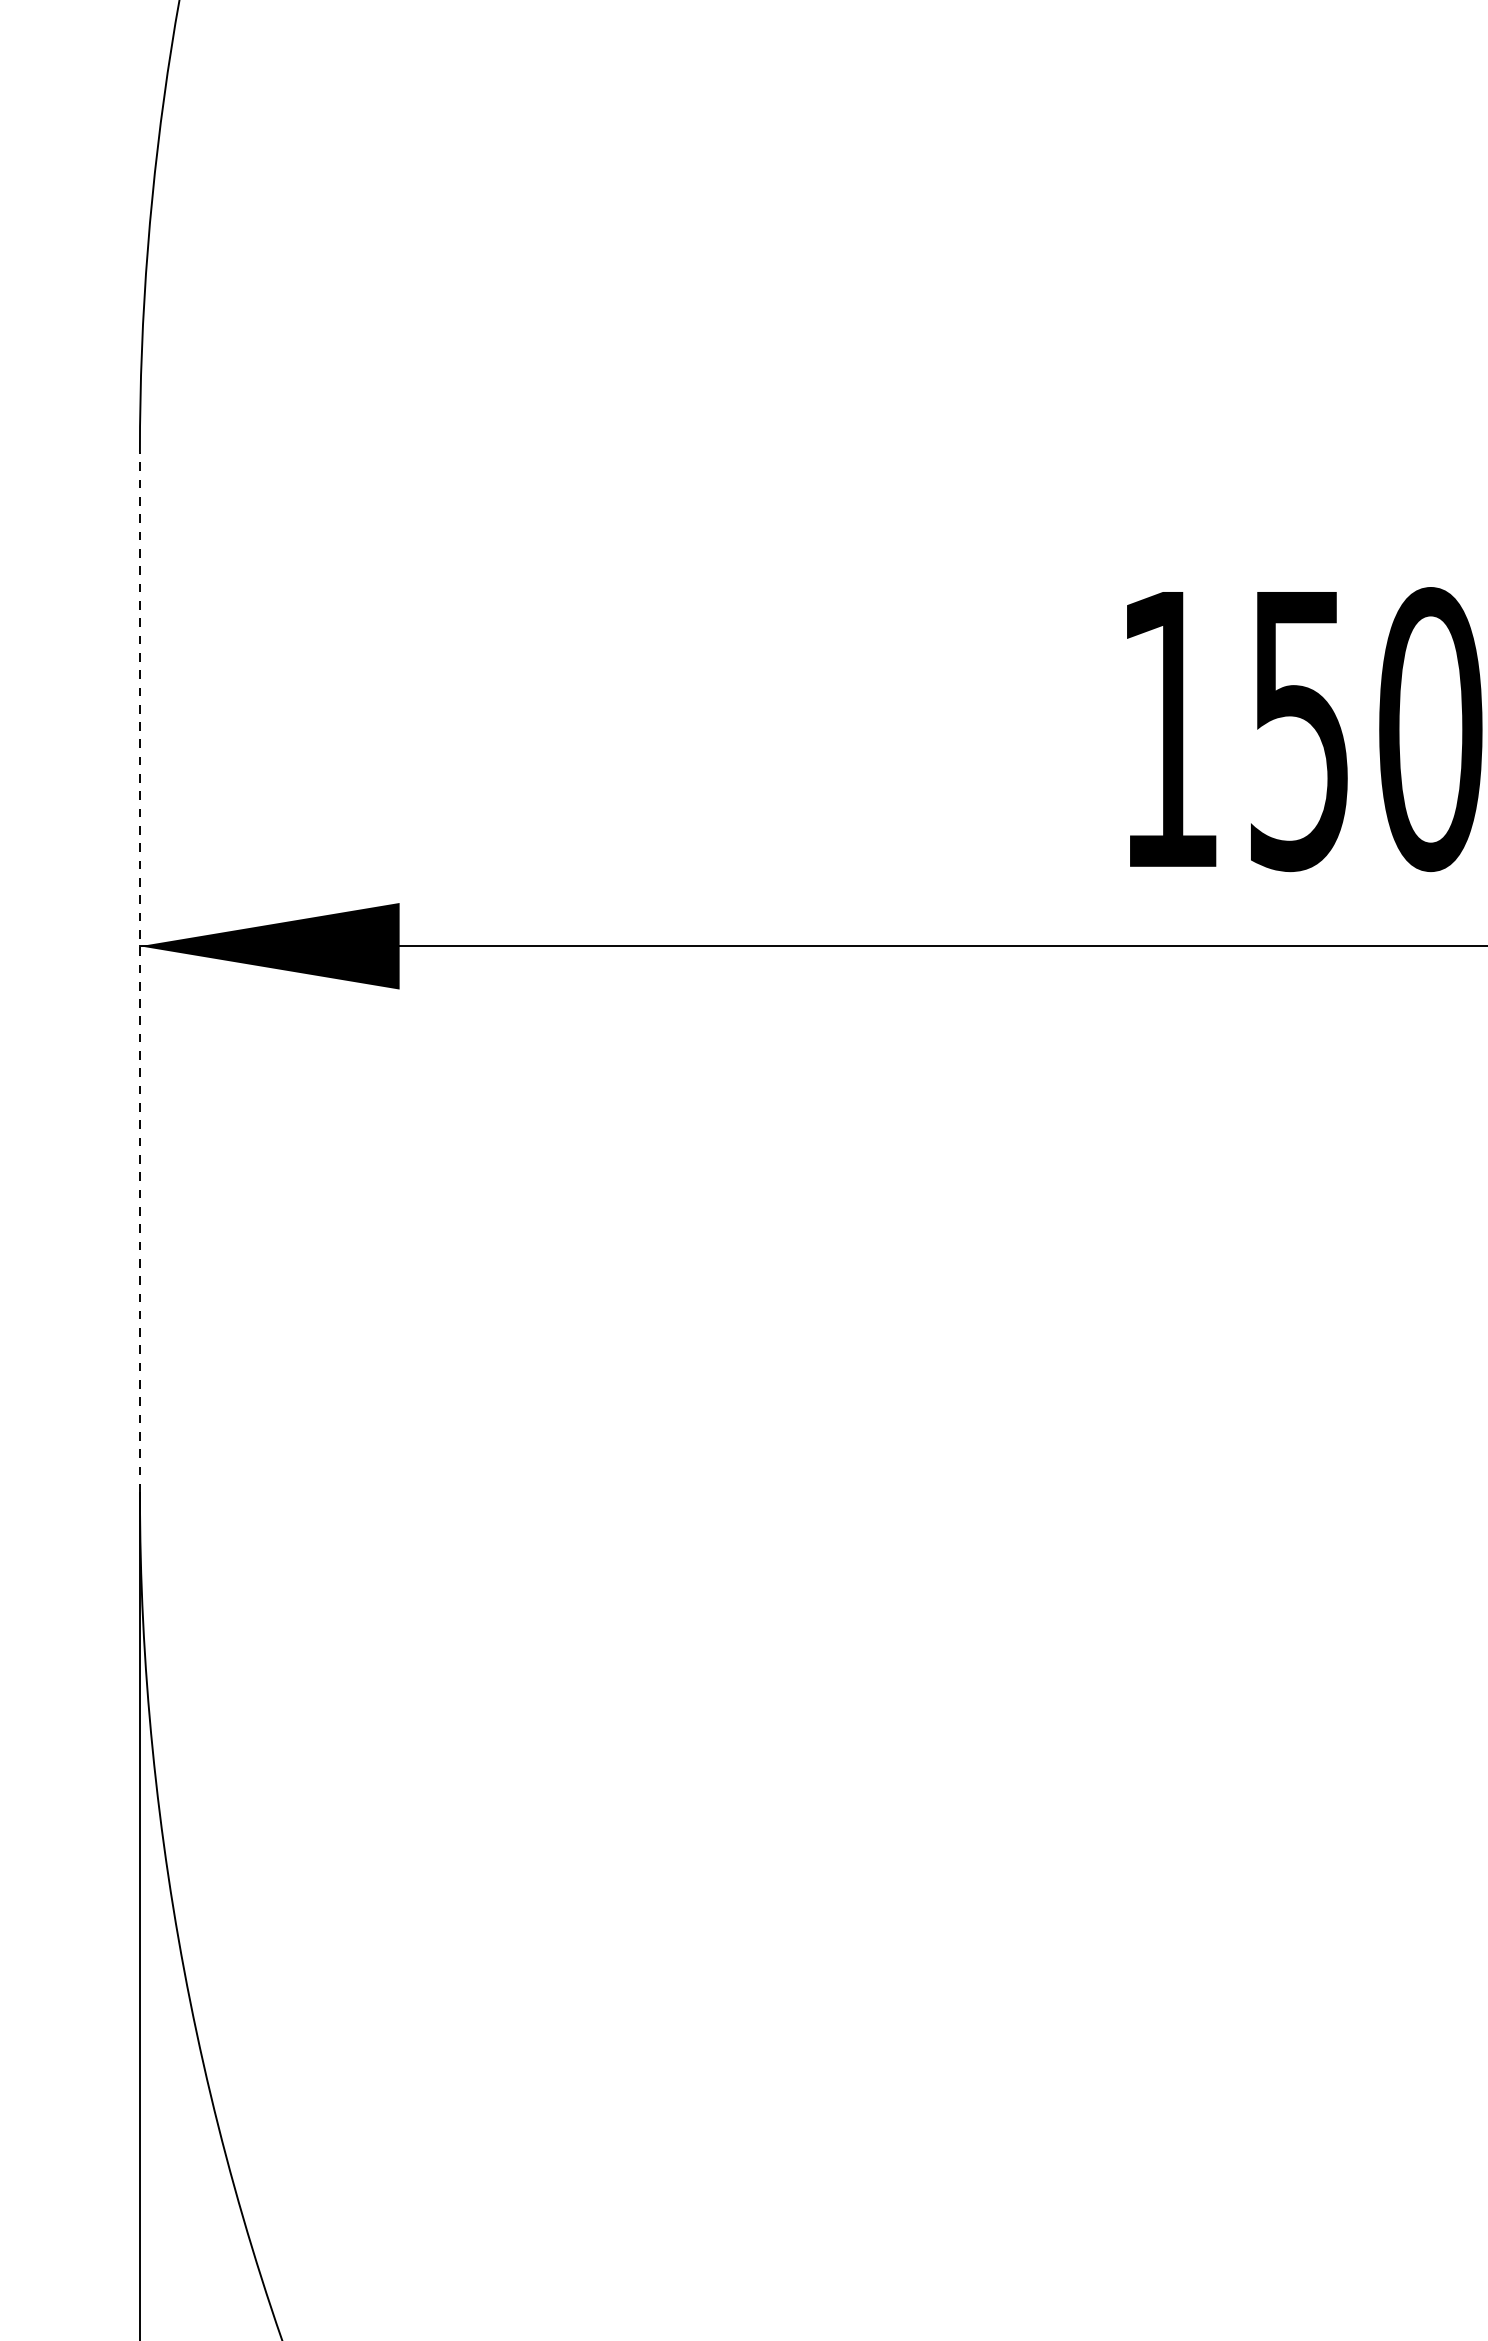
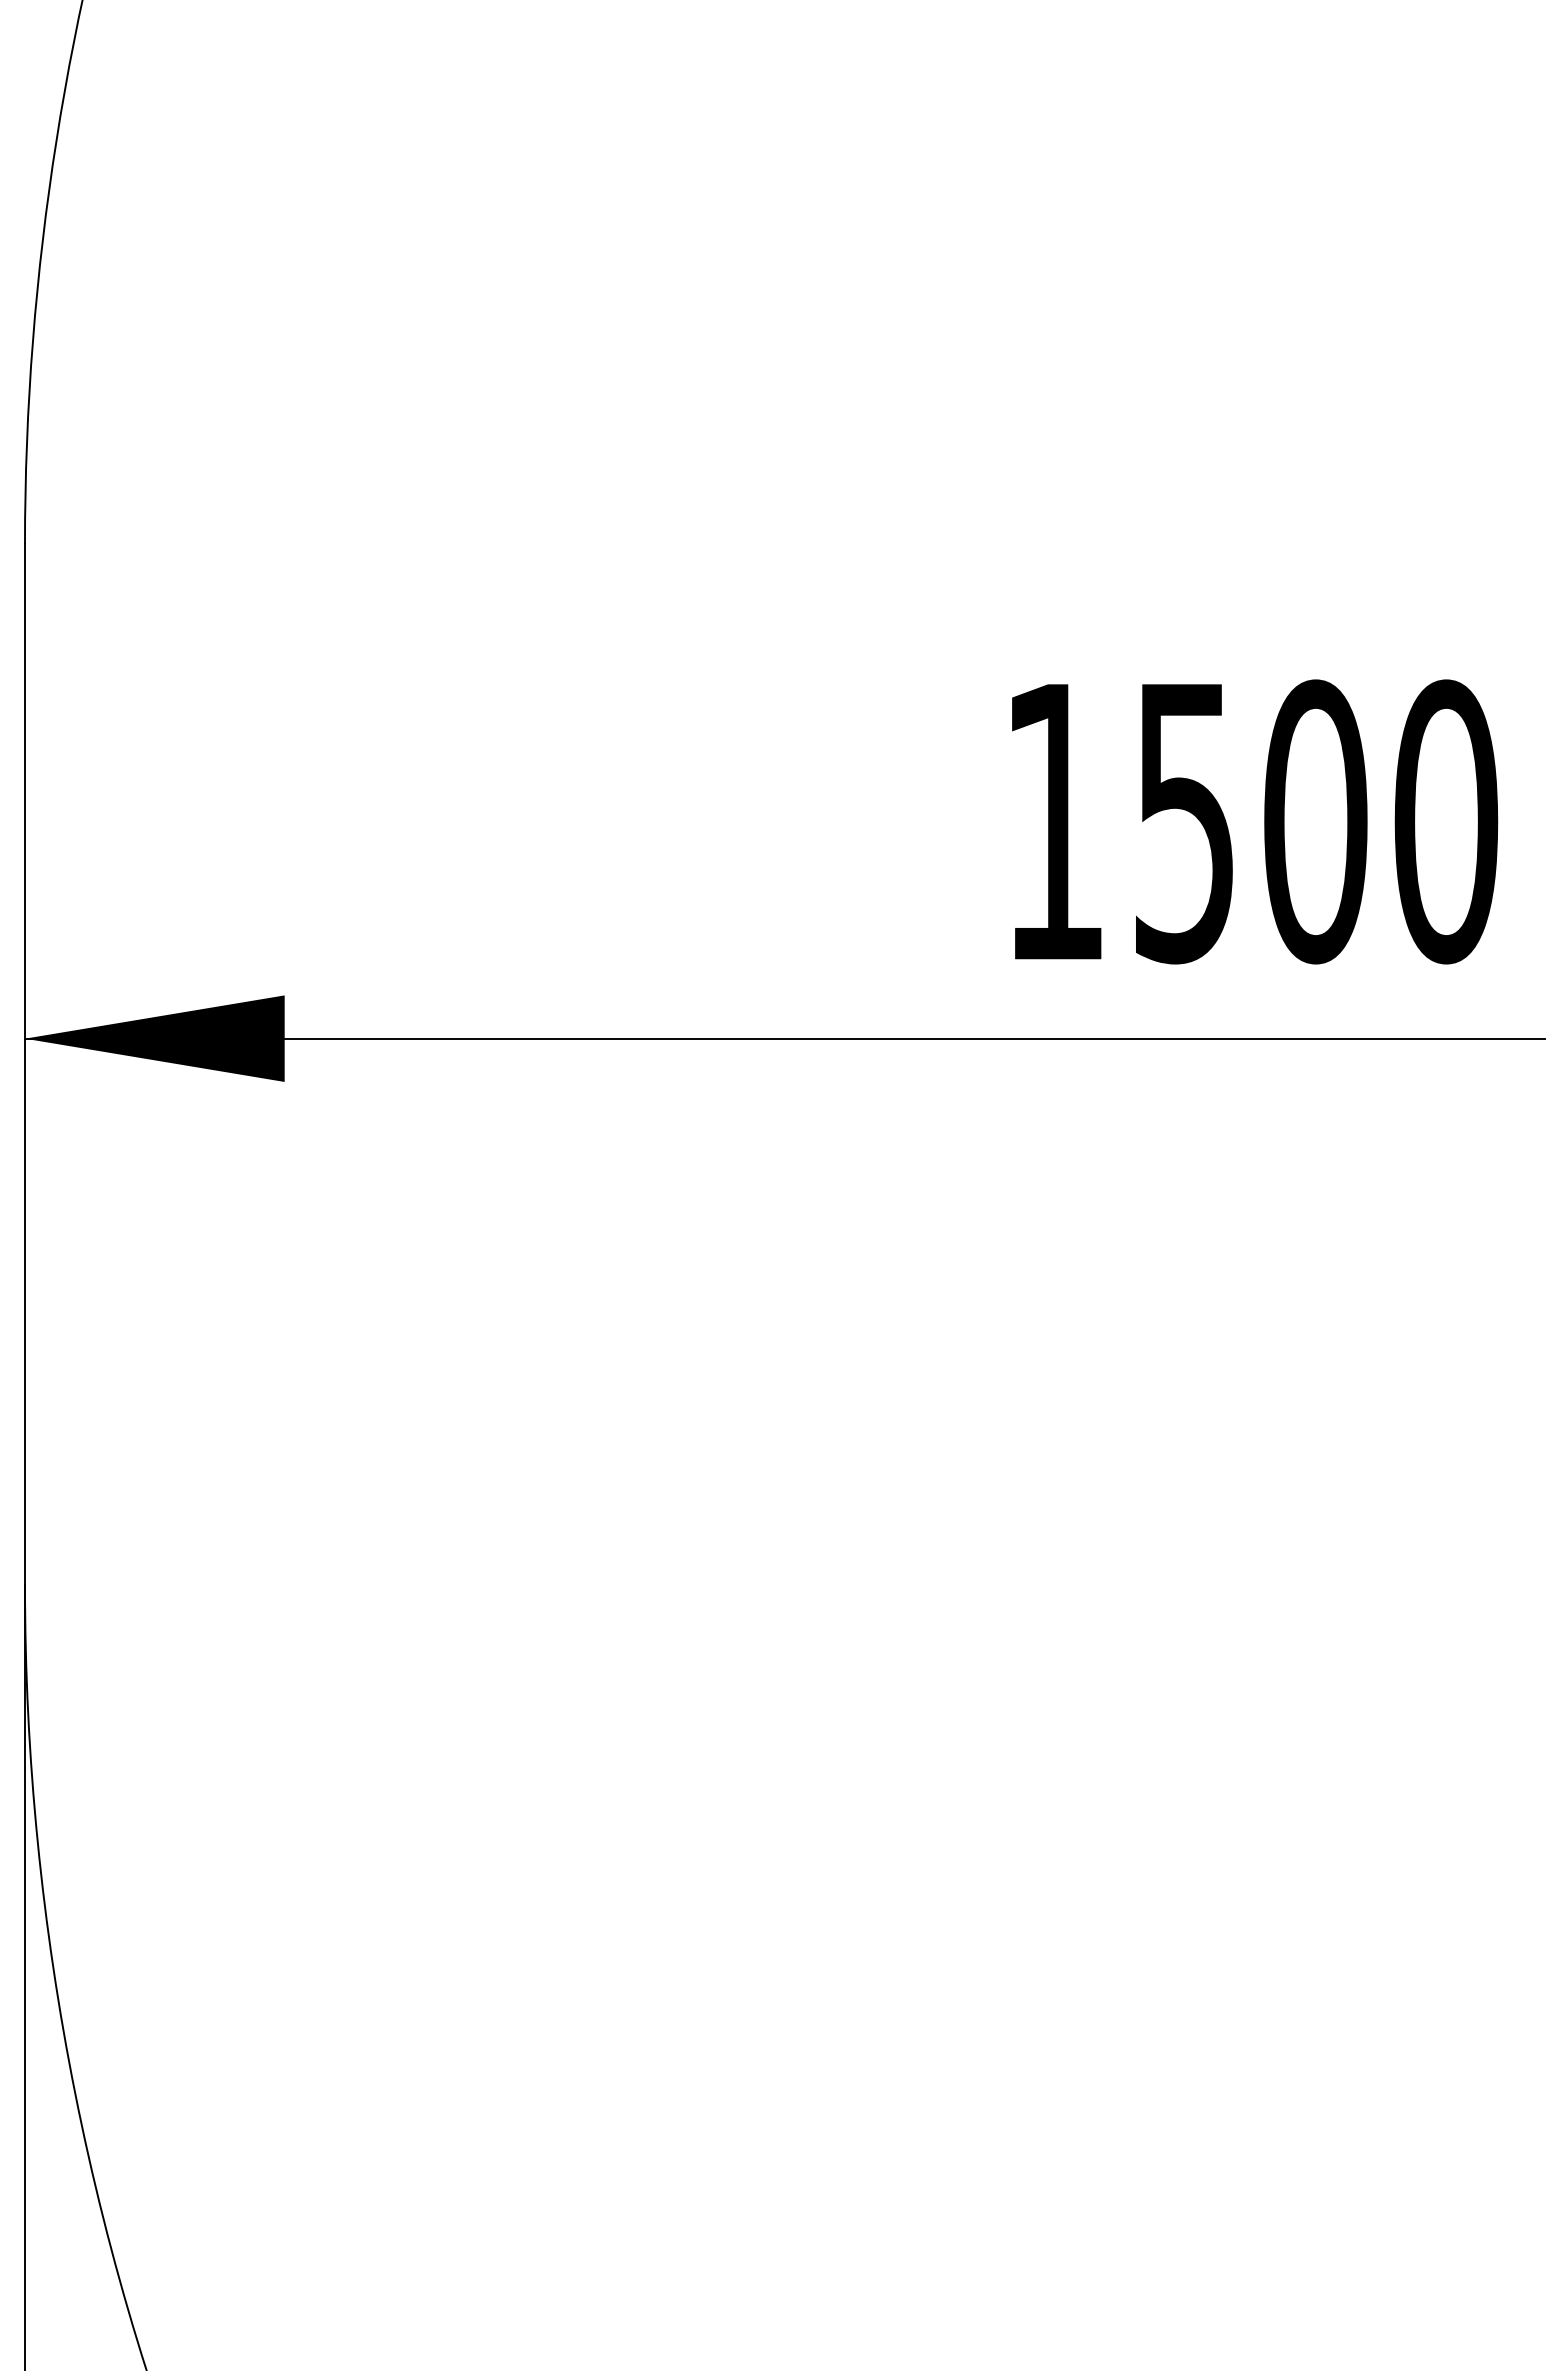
line: (140, 972) -> (25, 1064), dashed -> solid

